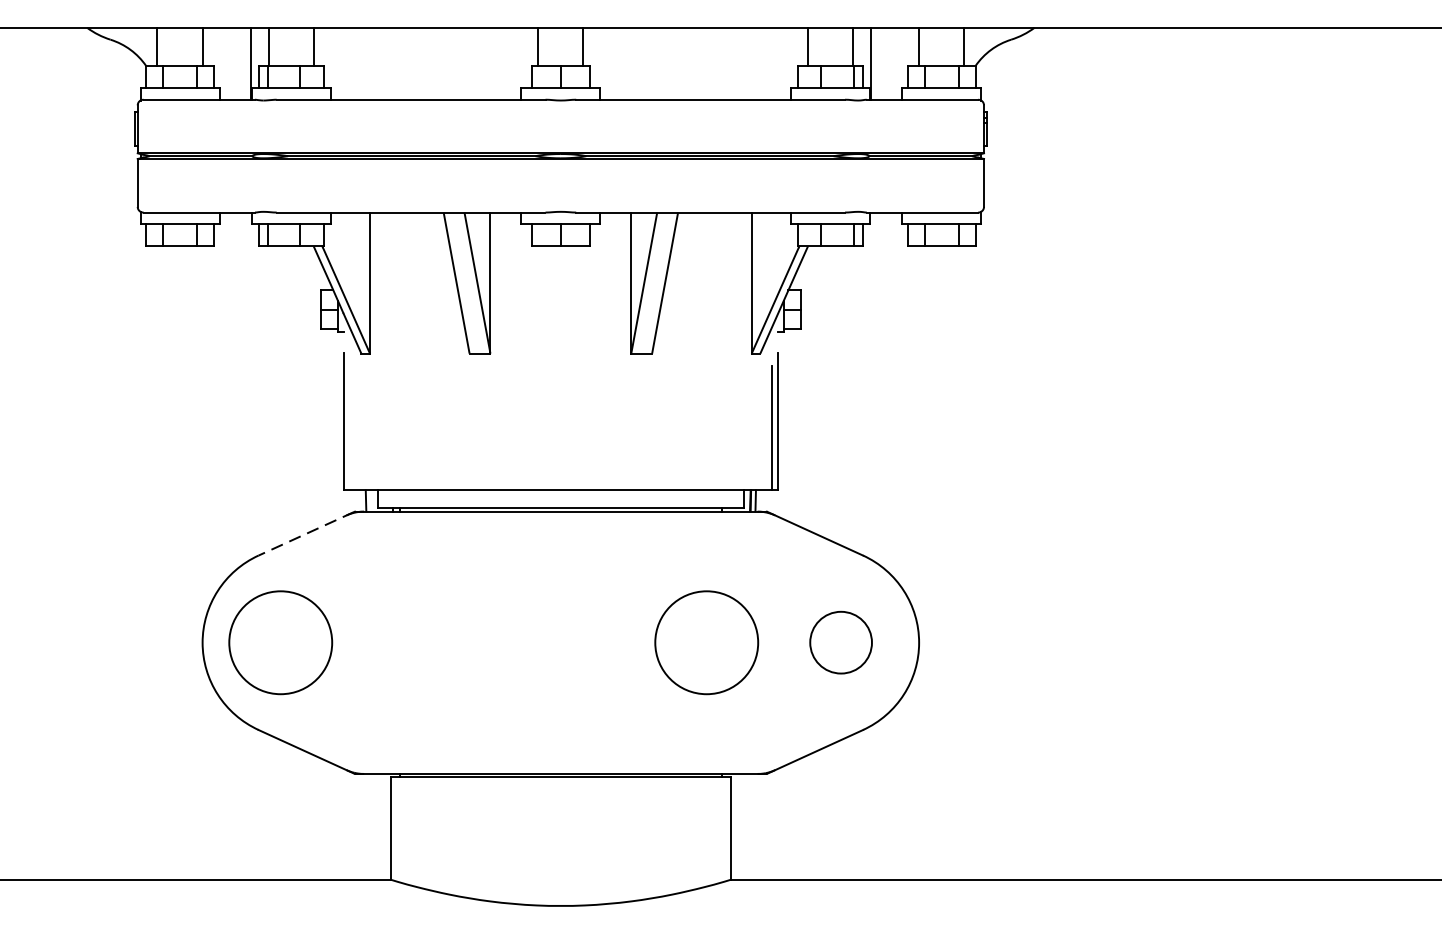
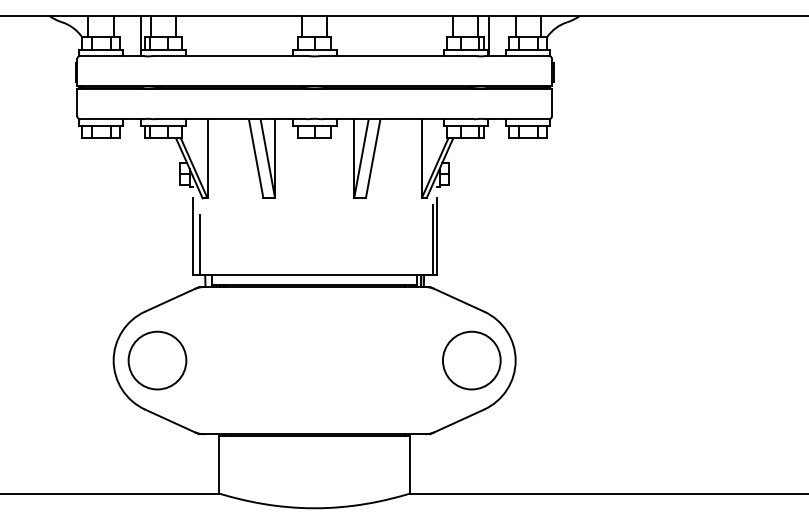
line: (357, 437) -> (200, 245), added
line: (305, 533) -> (171, 299), dashed -> solid
circle: (706, 642) -> (396, 360), removed
circle: (840, 642) -> (471, 360), size x1.67

